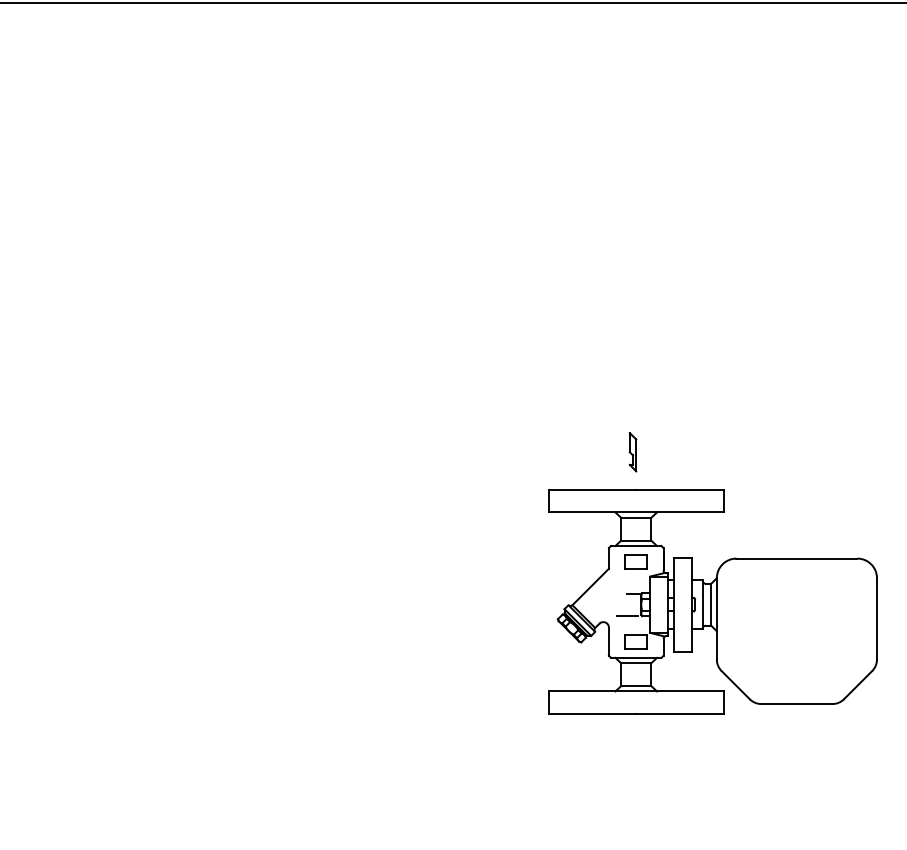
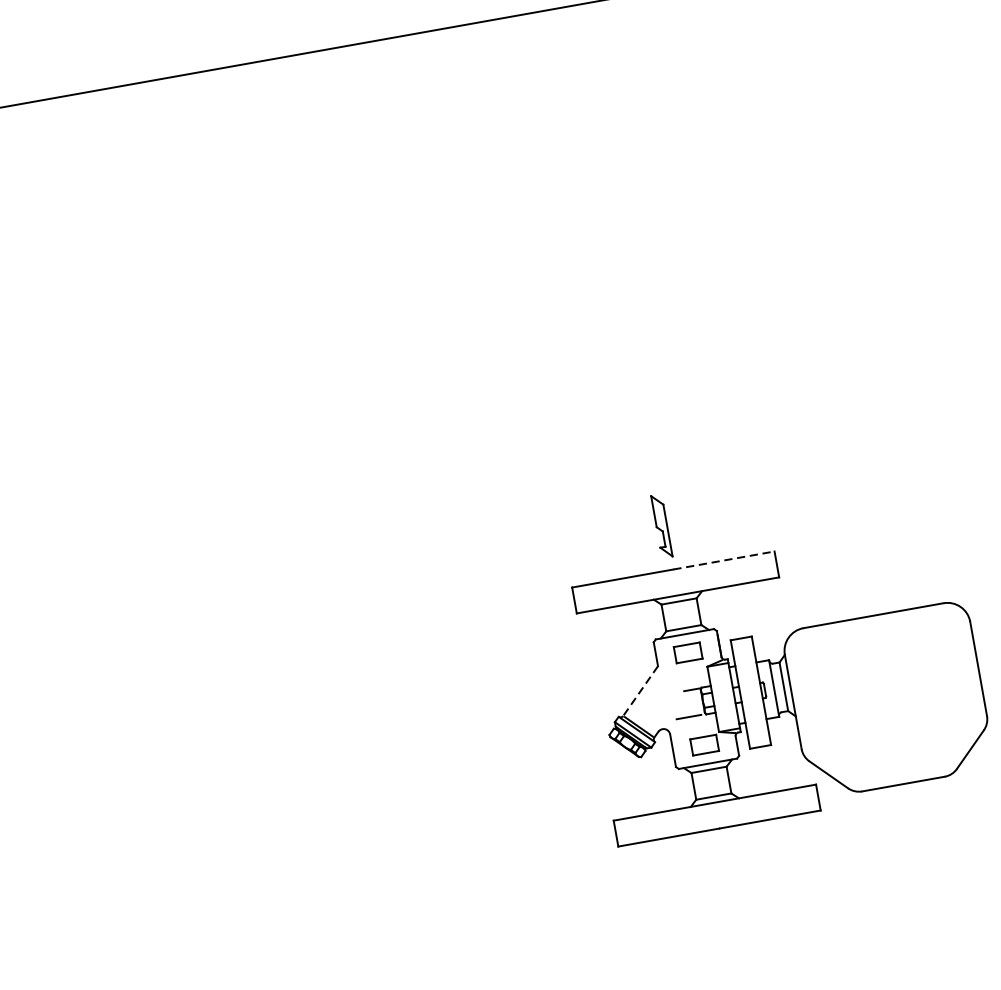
part: (632, 452) -> (661, 526), size x1.4
line: (679, 490) -> (723, 561), solid -> dashed
line: (590, 586) -> (640, 690), solid -> dashed

